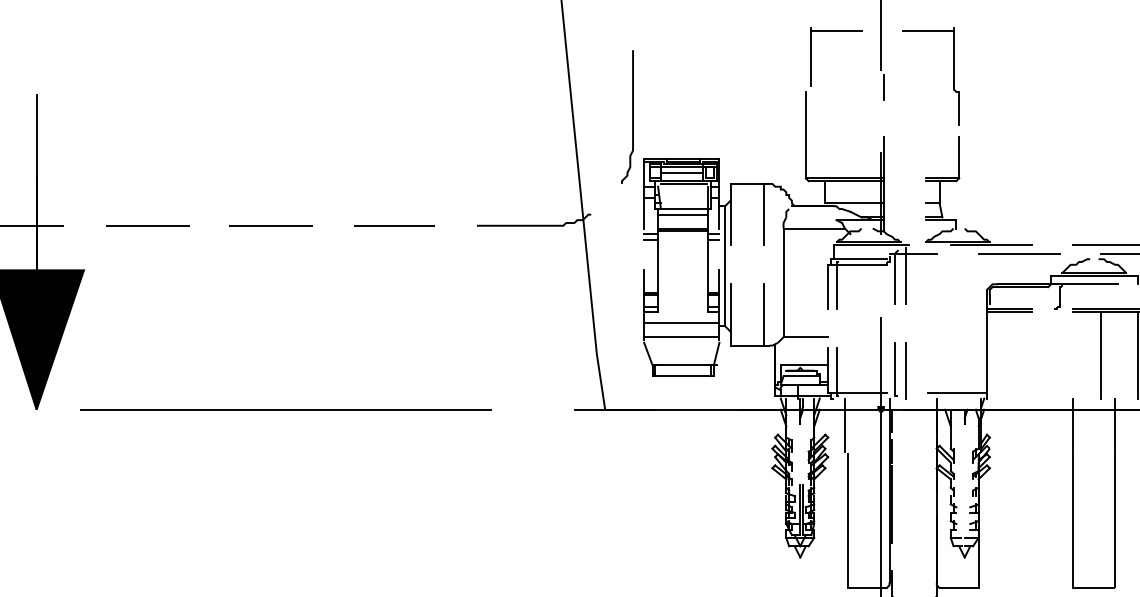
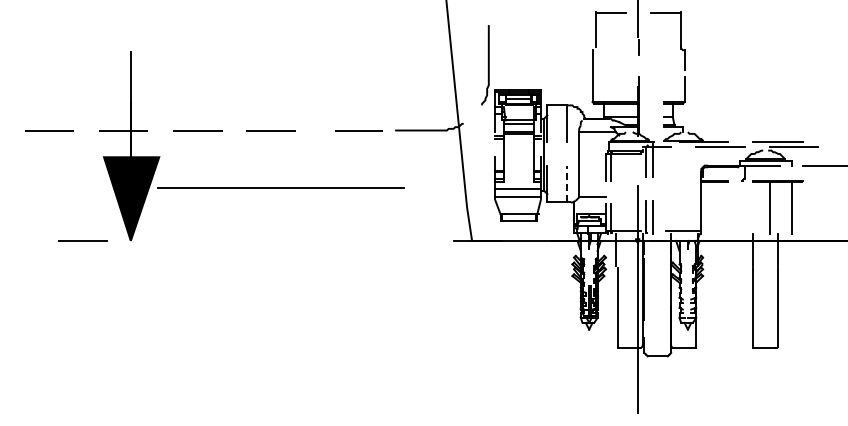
line: (394, 225) -> (358, 130), moved
line: (764, 314) -> (567, 183), solid -> dashed
line: (285, 409) -> (280, 187), moved

